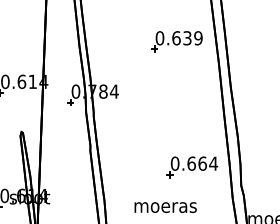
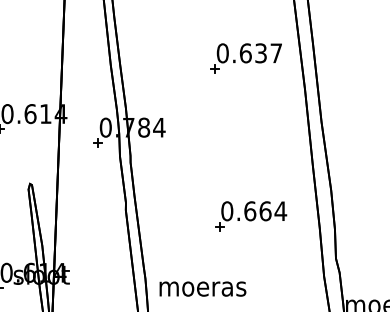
text: (198, 38) -> (276, 53), 0.639 -> 0.637
part: (192, 167) -> (251, 216), moved
text: (165, 207) -> (202, 288), moved

